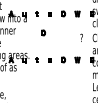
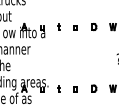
part: (43, 32) -> (67, 51), removed

